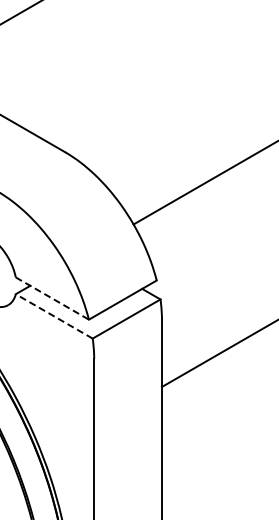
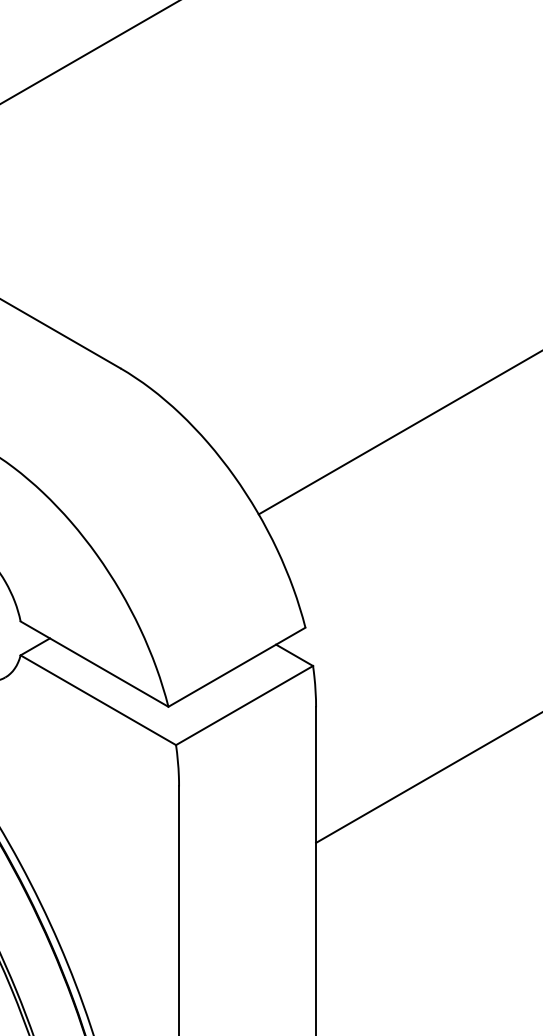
line: (52, 298) -> (94, 664), dashed -> solid
line: (53, 316) -> (96, 700), dashed -> solid

